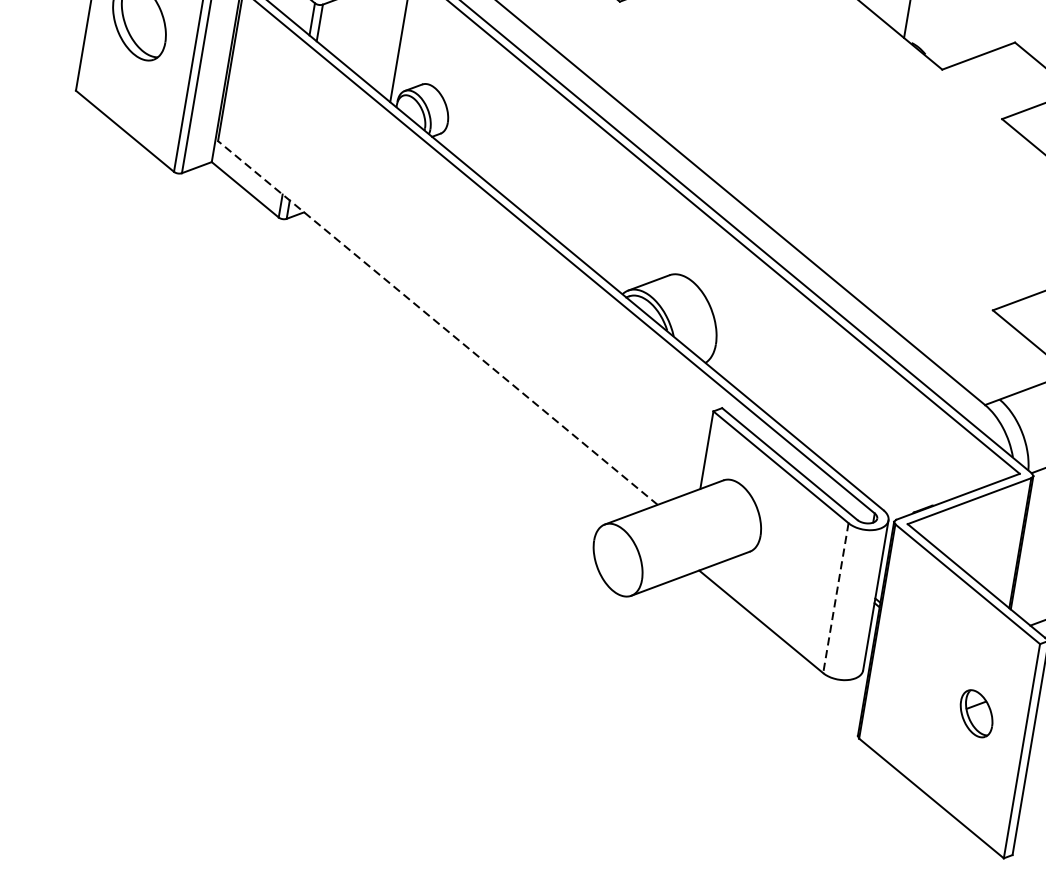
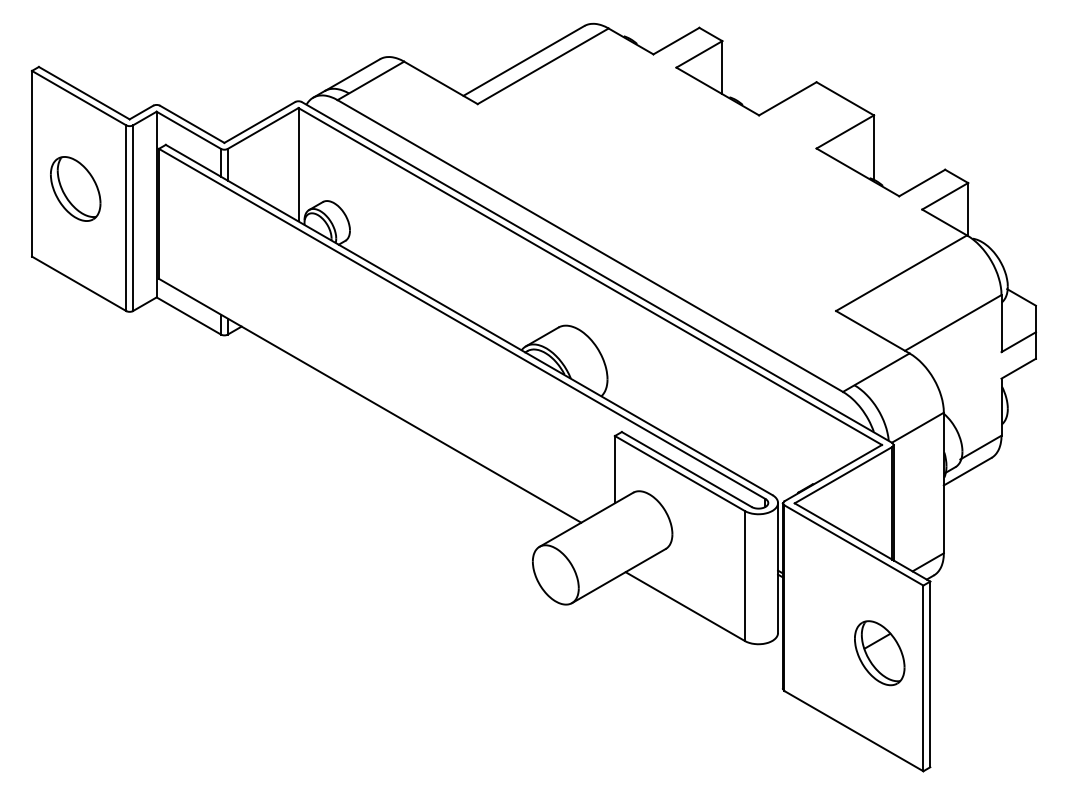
line: (438, 322) -> (370, 400), dashed -> solid
line: (835, 597) -> (744, 575), dashed -> solid
part: (976, 713) -> (879, 653), size x1.67

